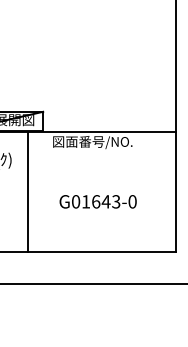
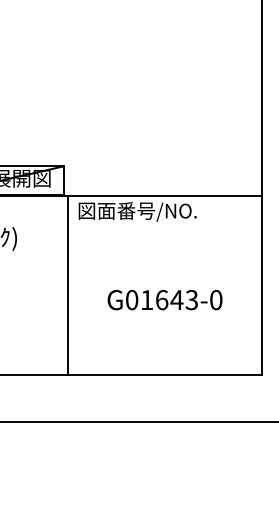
line: (28, 191) -> (68, 284), moved
text: (97, 201) -> (164, 299), moved

